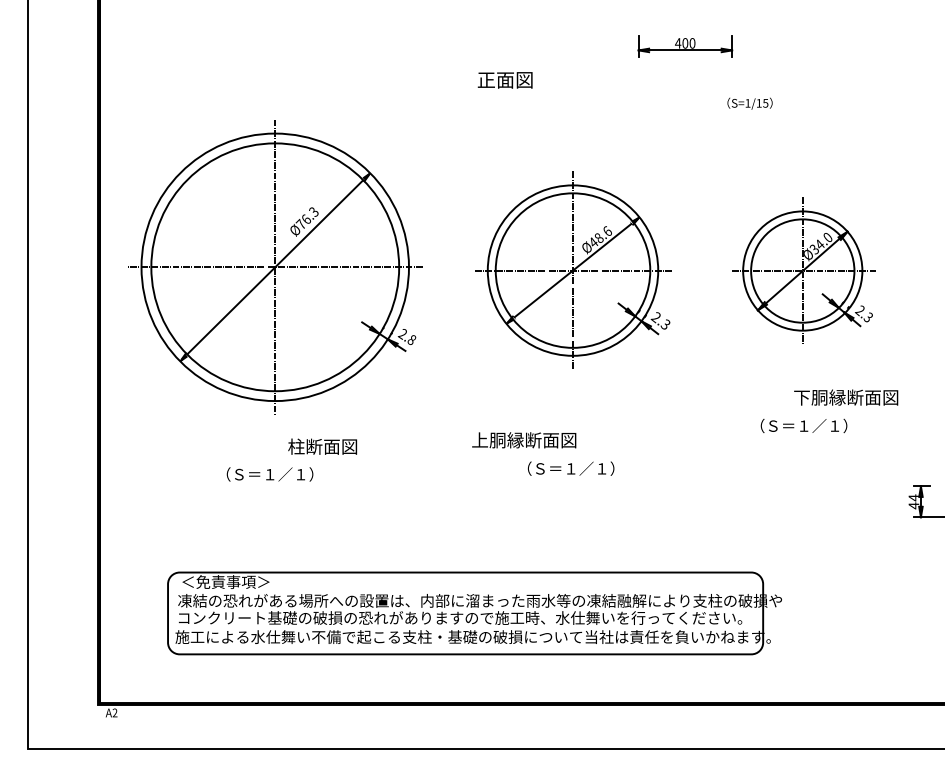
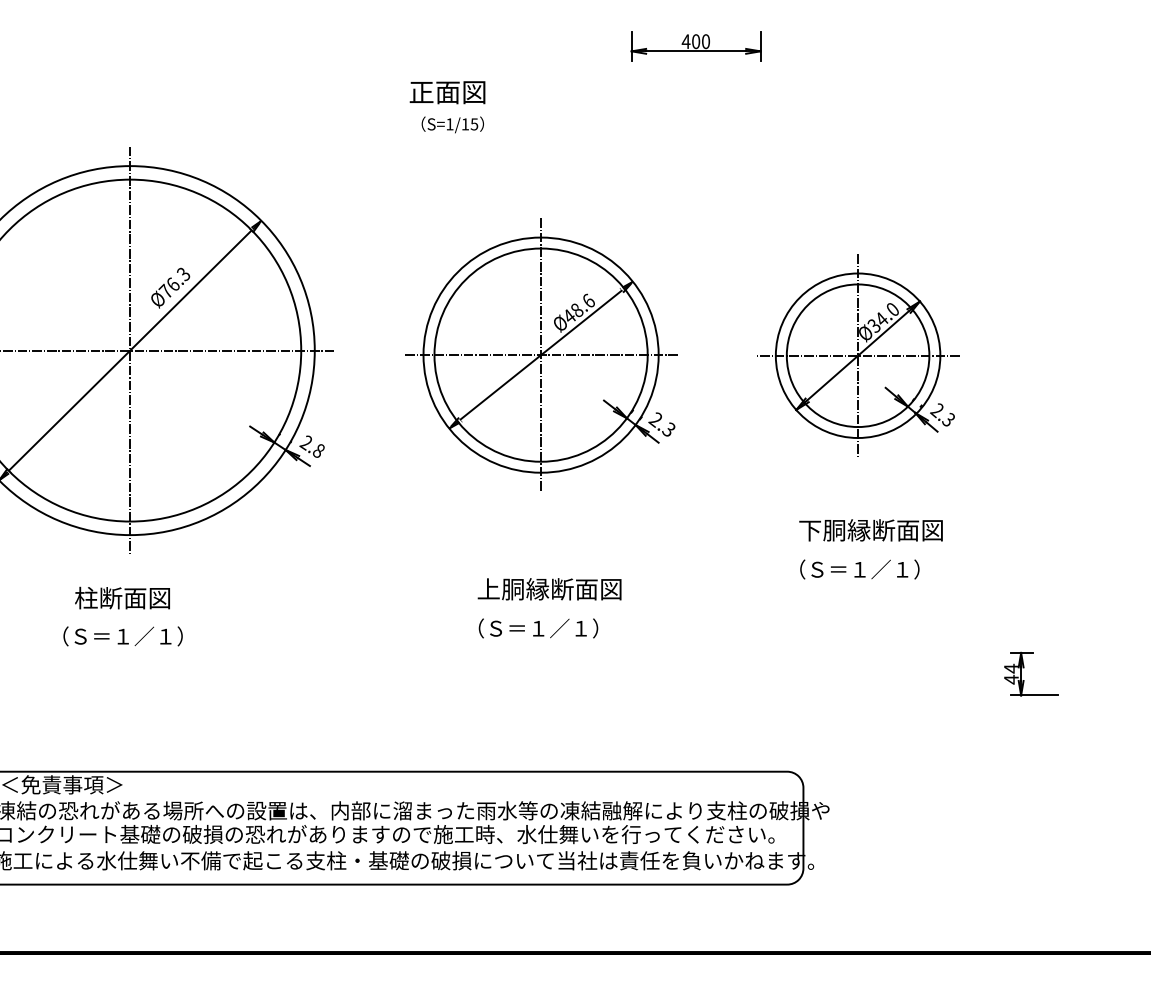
text: (749, 103) -> (452, 124), moved
text: (846, 397) -> (871, 530), moved
text: (524, 440) -> (550, 589), moved
text: (322, 446) -> (122, 597), moved

